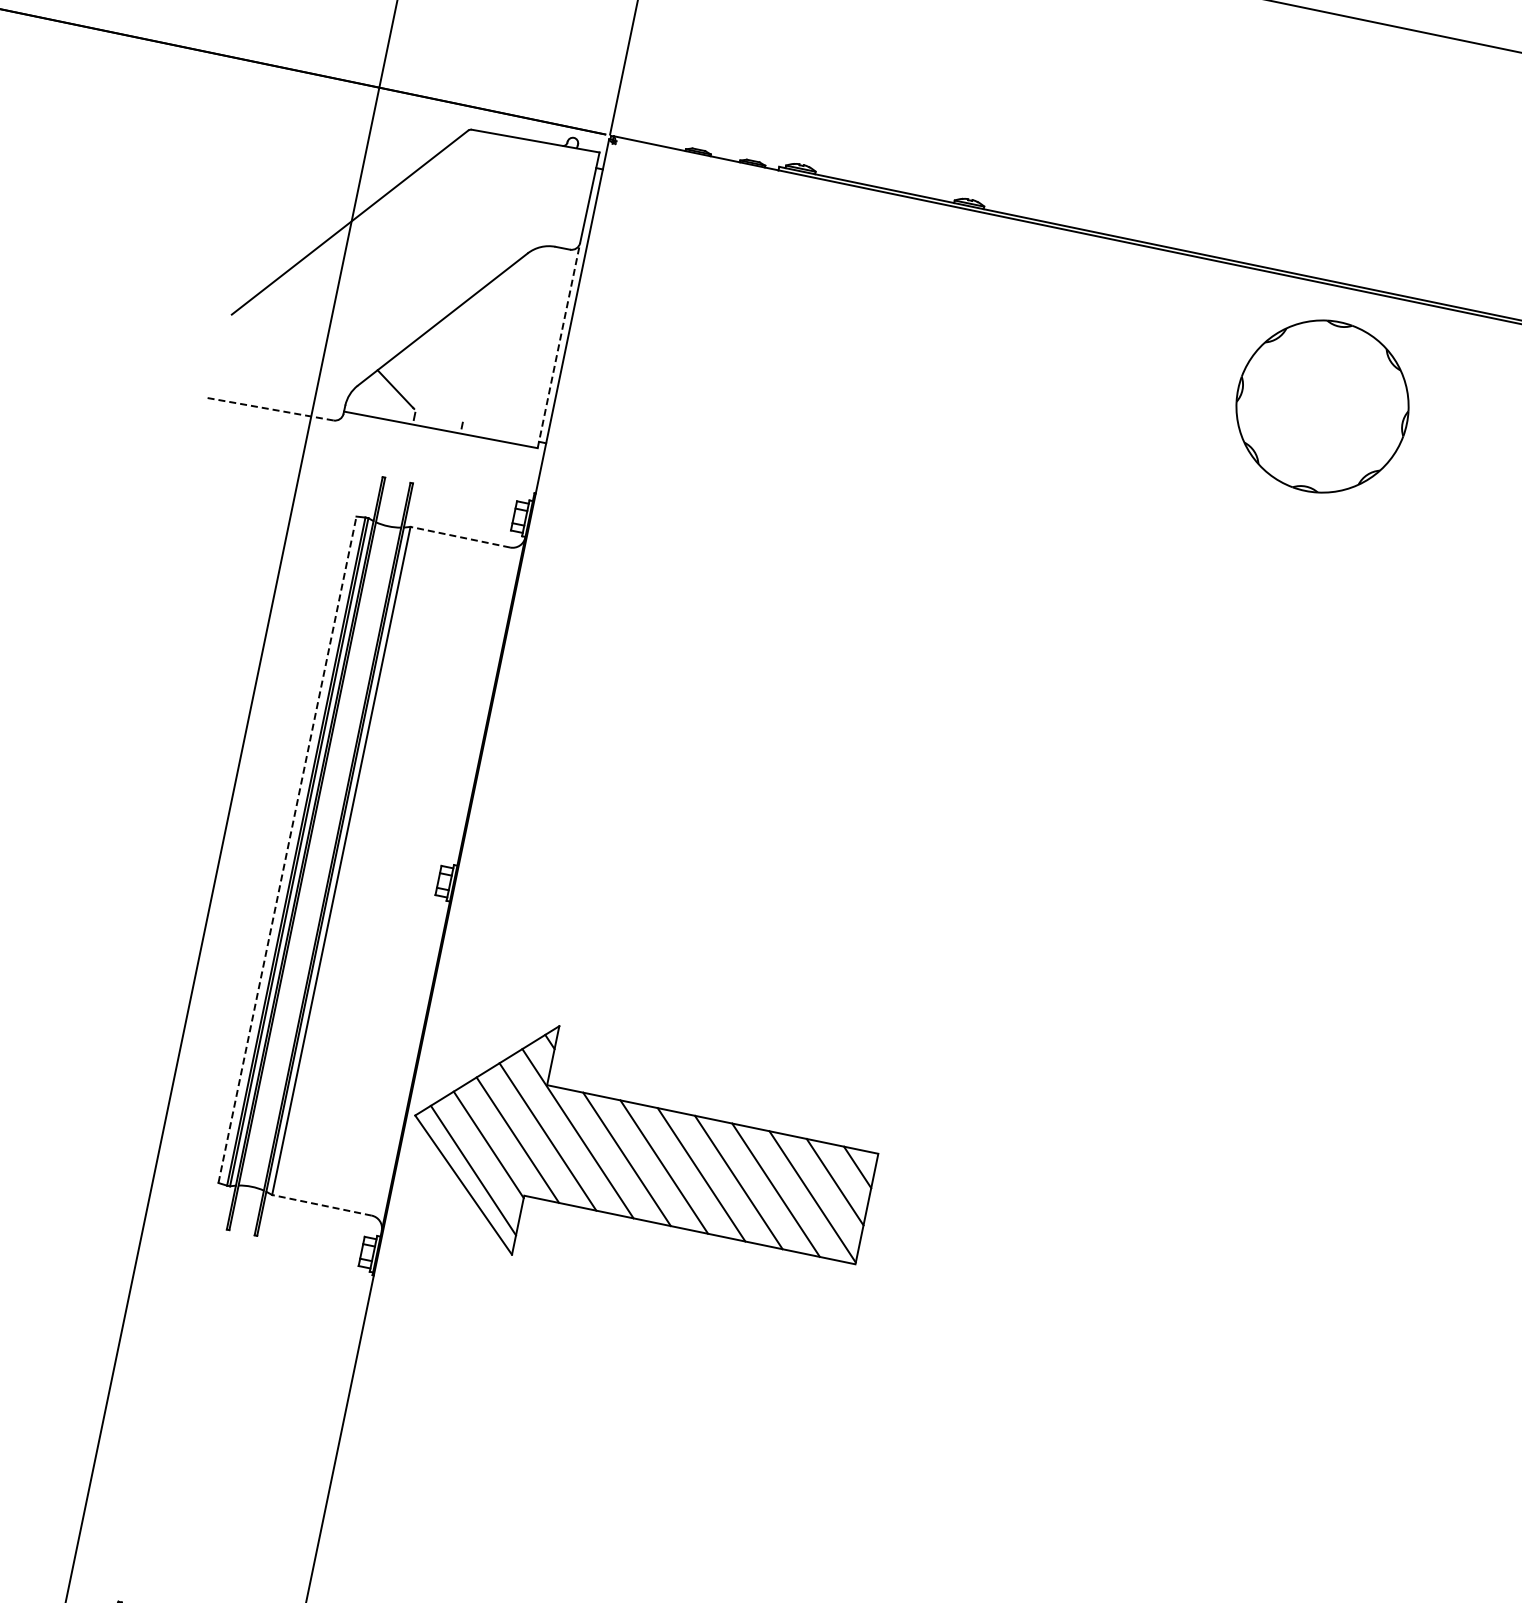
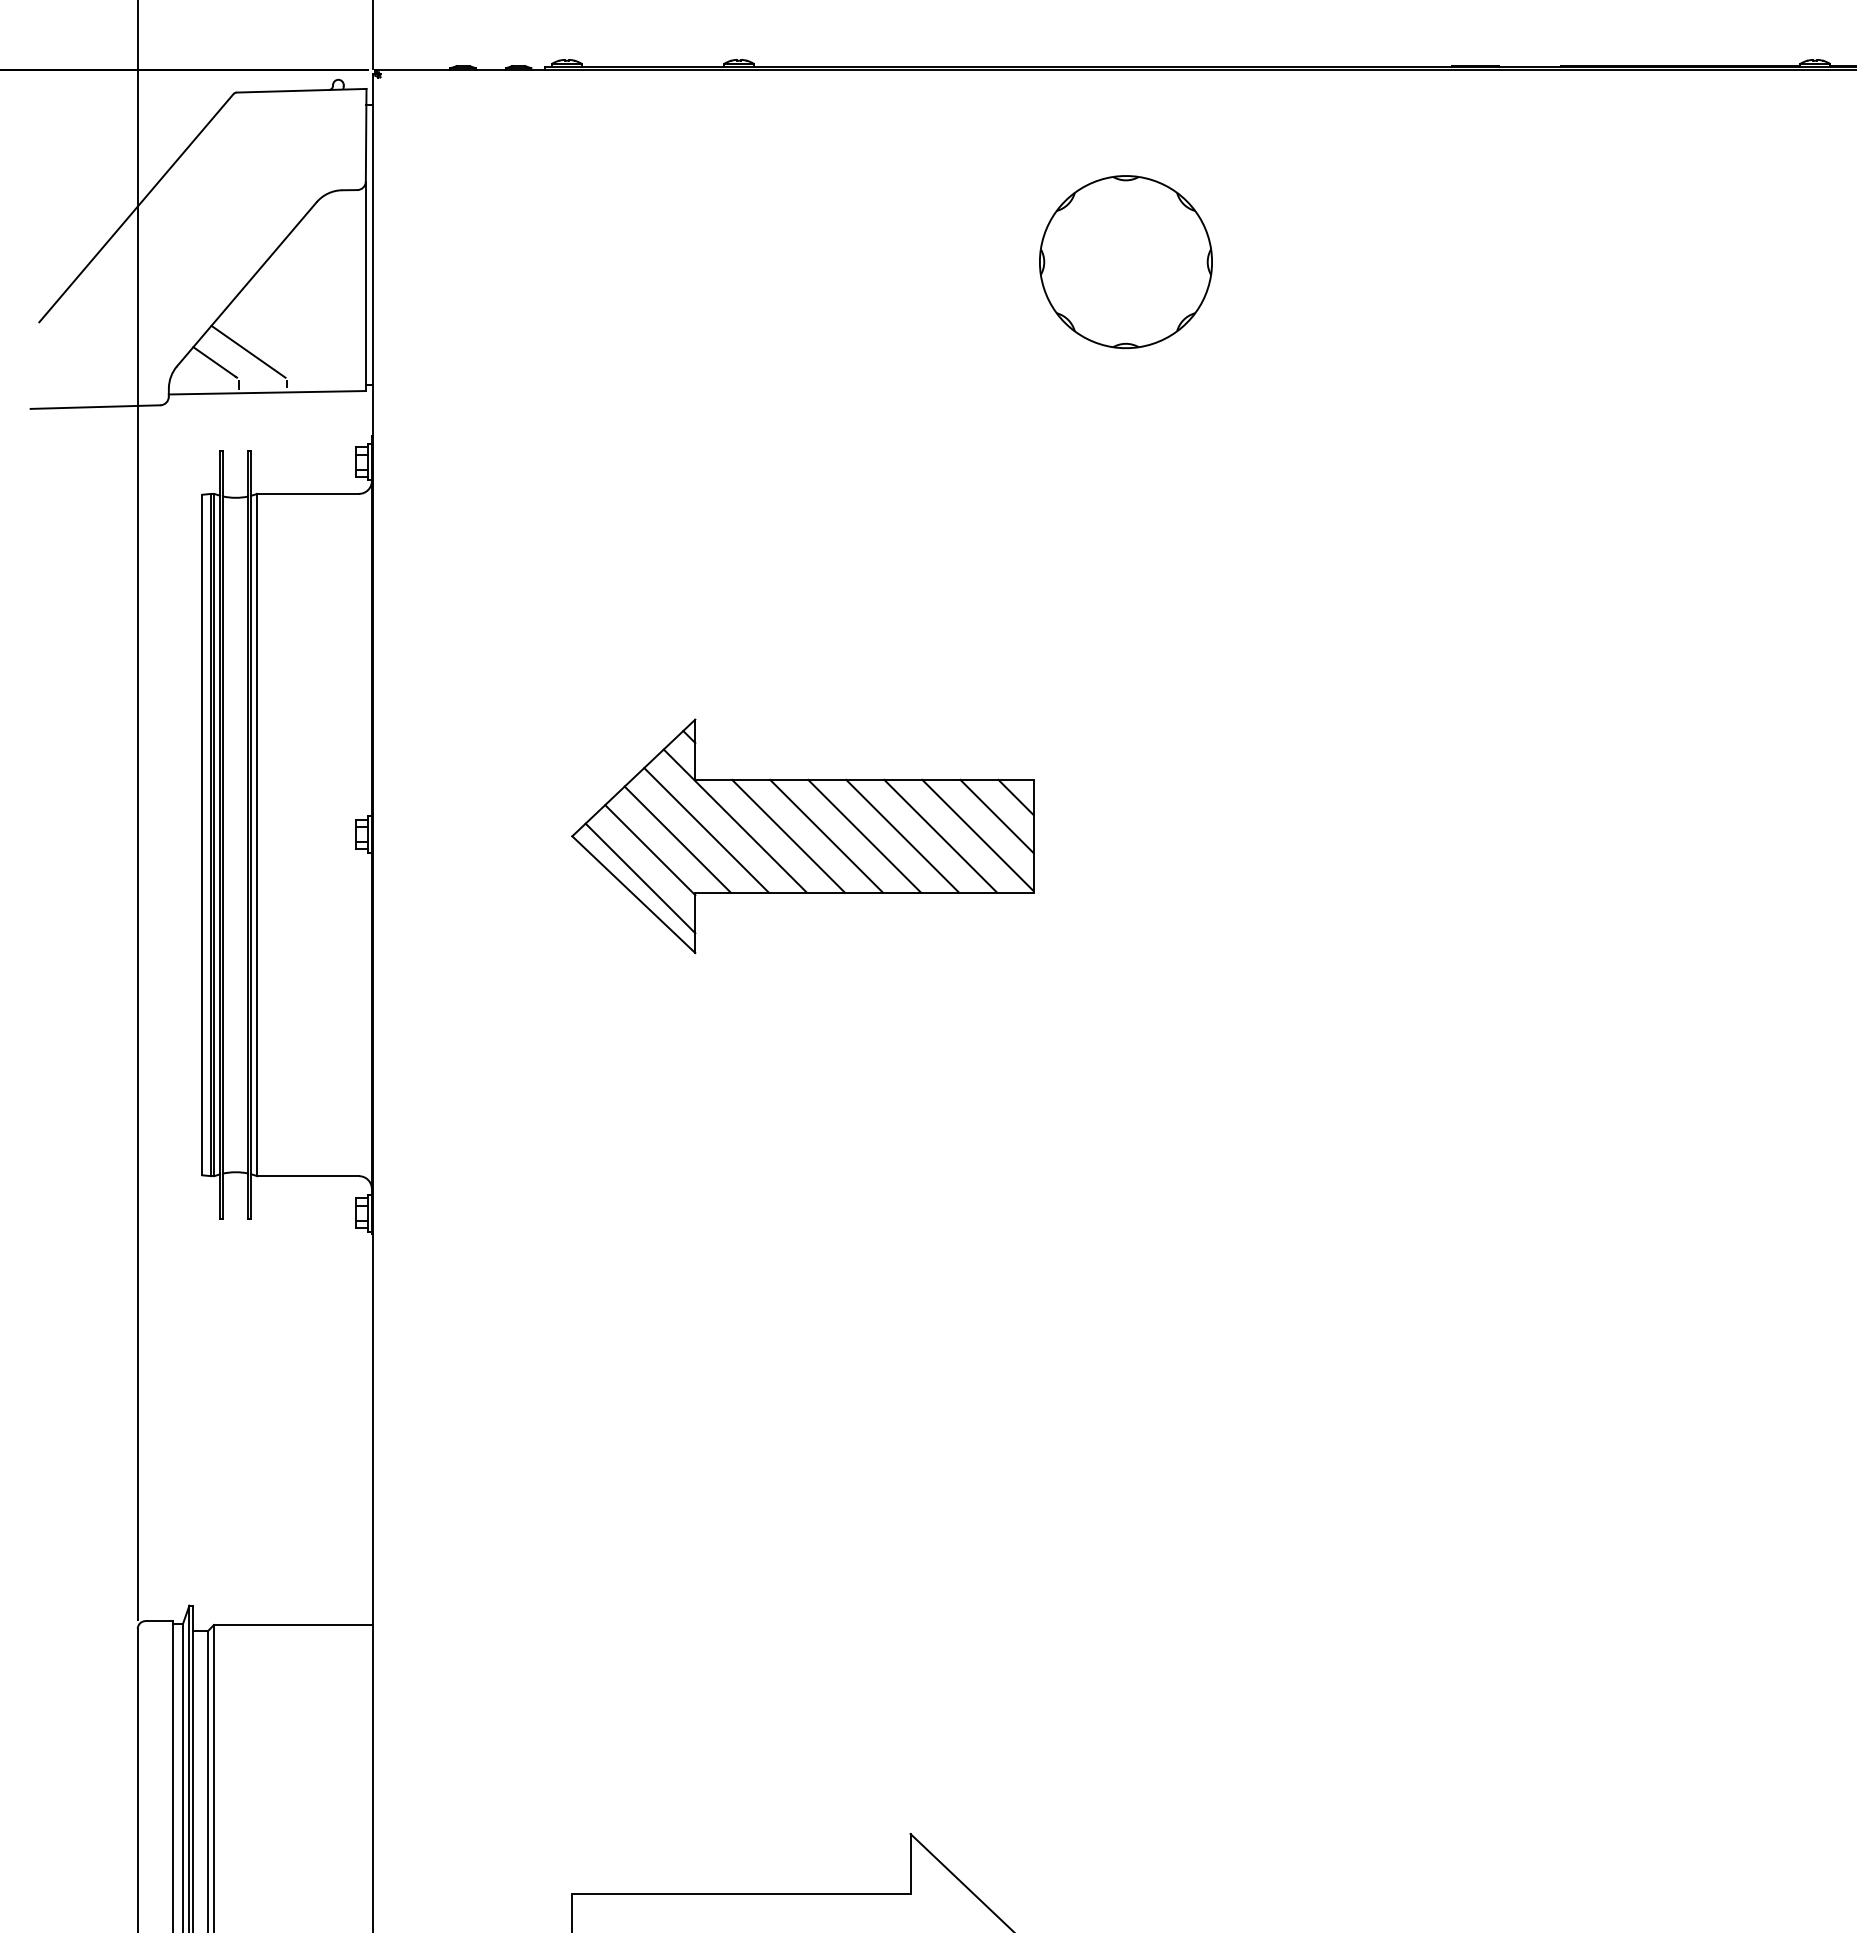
line: (558, 345) -> (365, 286), dashed -> solid
line: (430, 385) -> (248, 351), added
part: (1322, 405) -> (1125, 261), moved
line: (269, 409) -> (95, 407), dashed -> solid
line: (460, 536) -> (308, 493), dashed -> solid
line: (287, 849) -> (202, 834), dashed -> solid
part: (640, 1162) -> (802, 836), moved
line: (322, 1205) -> (308, 1176), dashed -> solid

